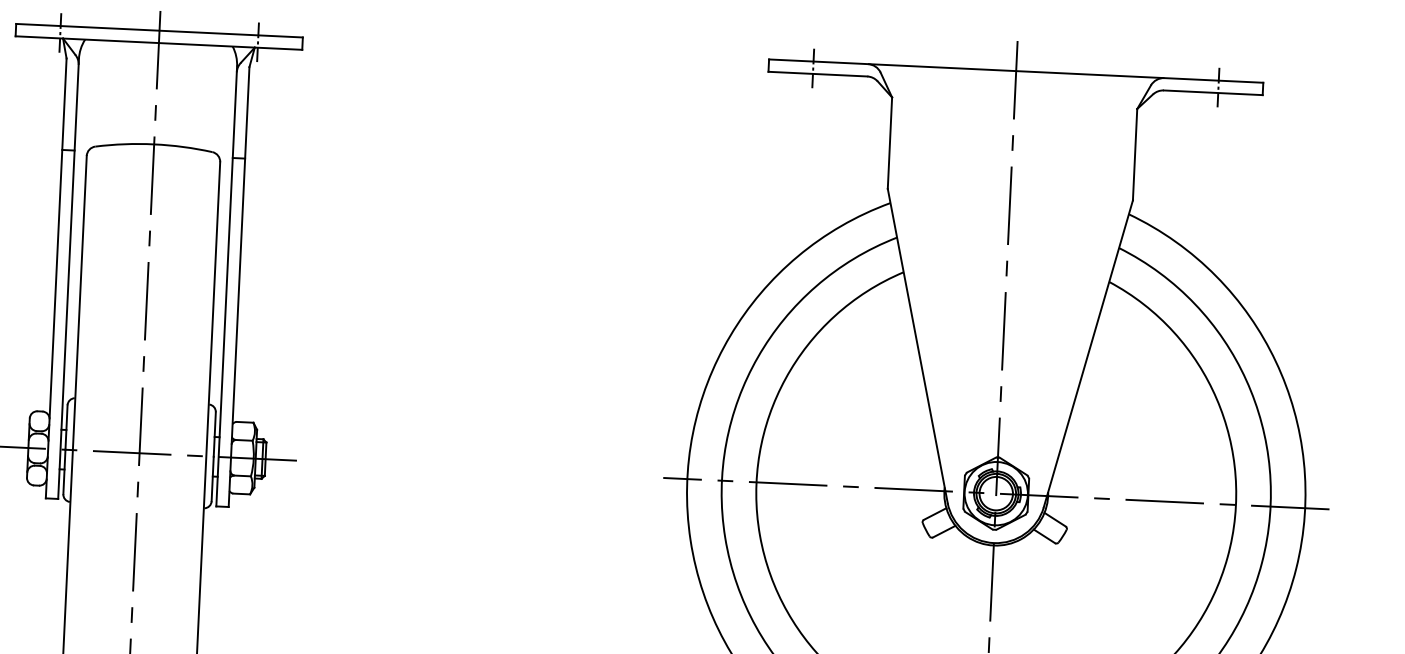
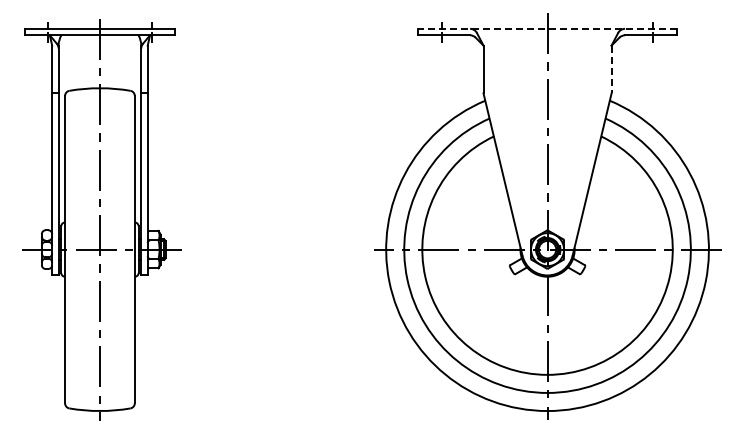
line: (1016, 70) -> (547, 28), solid -> dashed
line: (1134, 154) -> (611, 69), solid -> dashed

